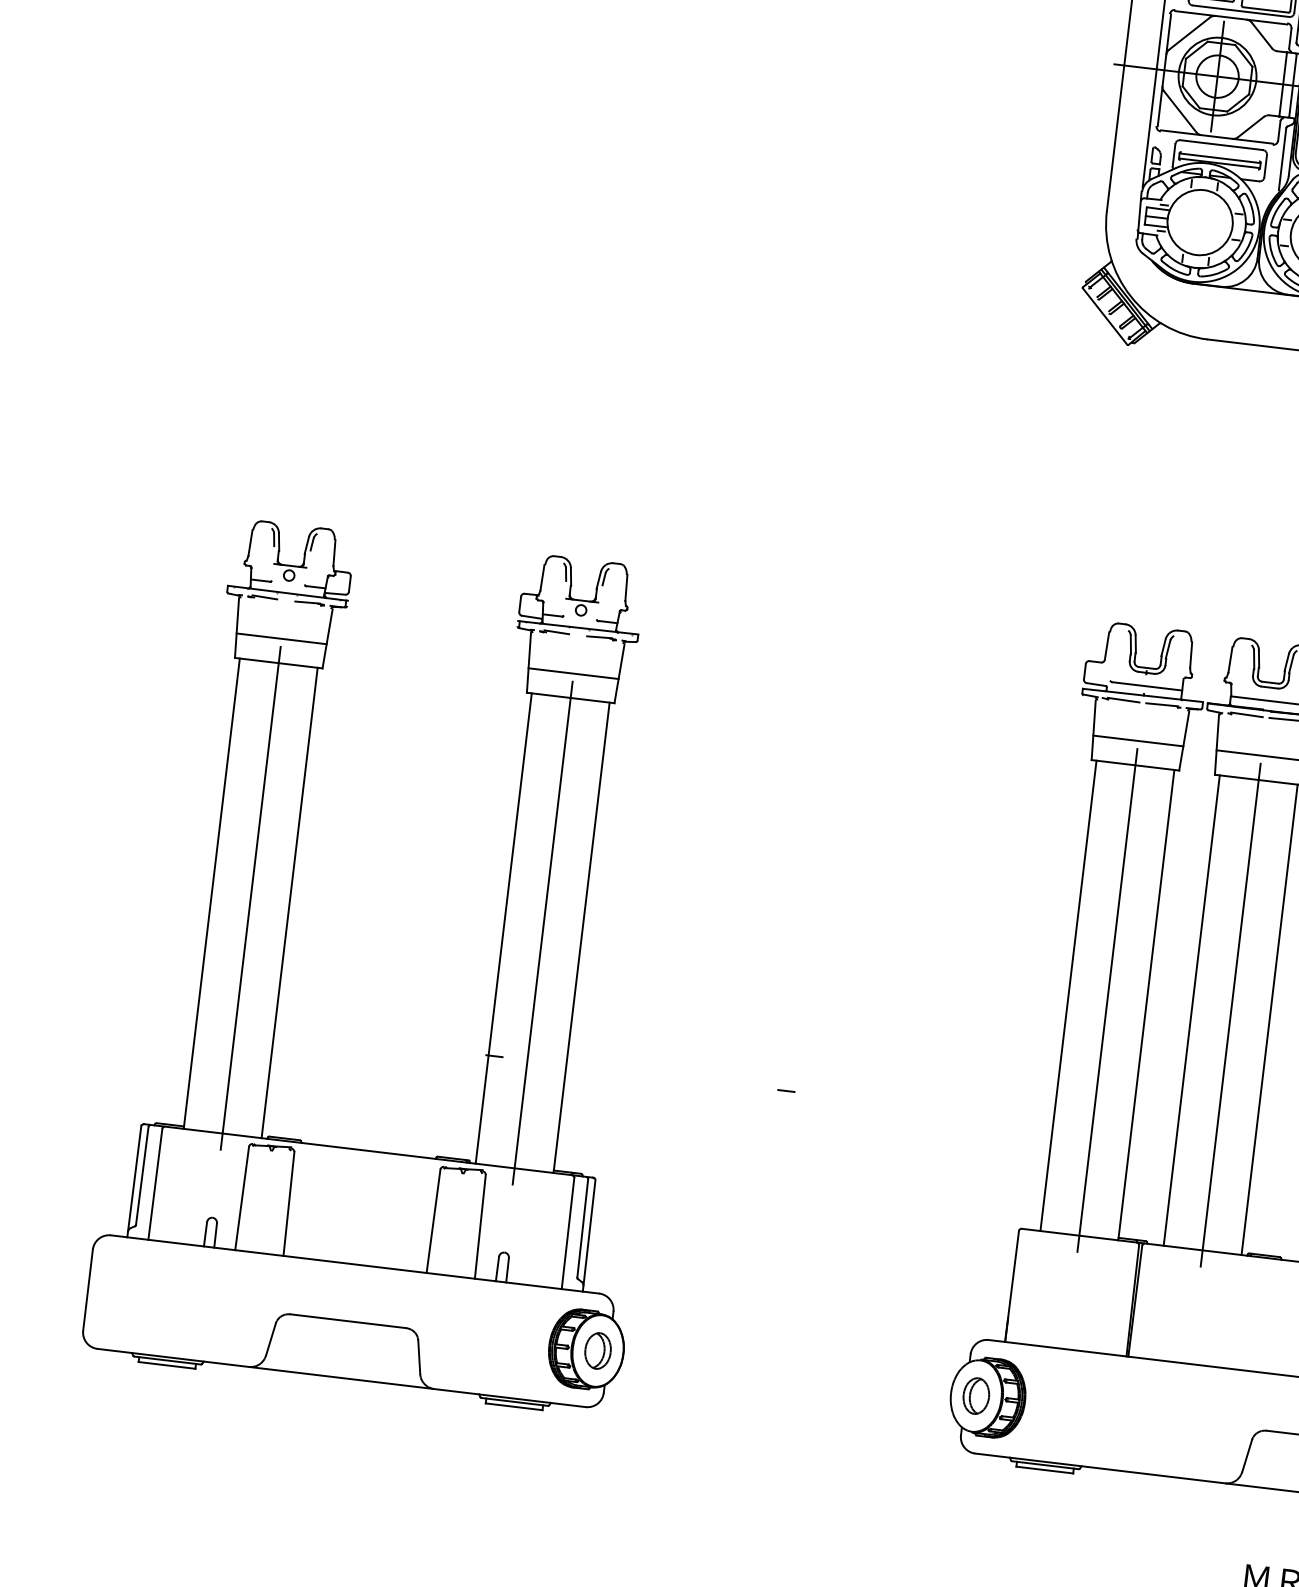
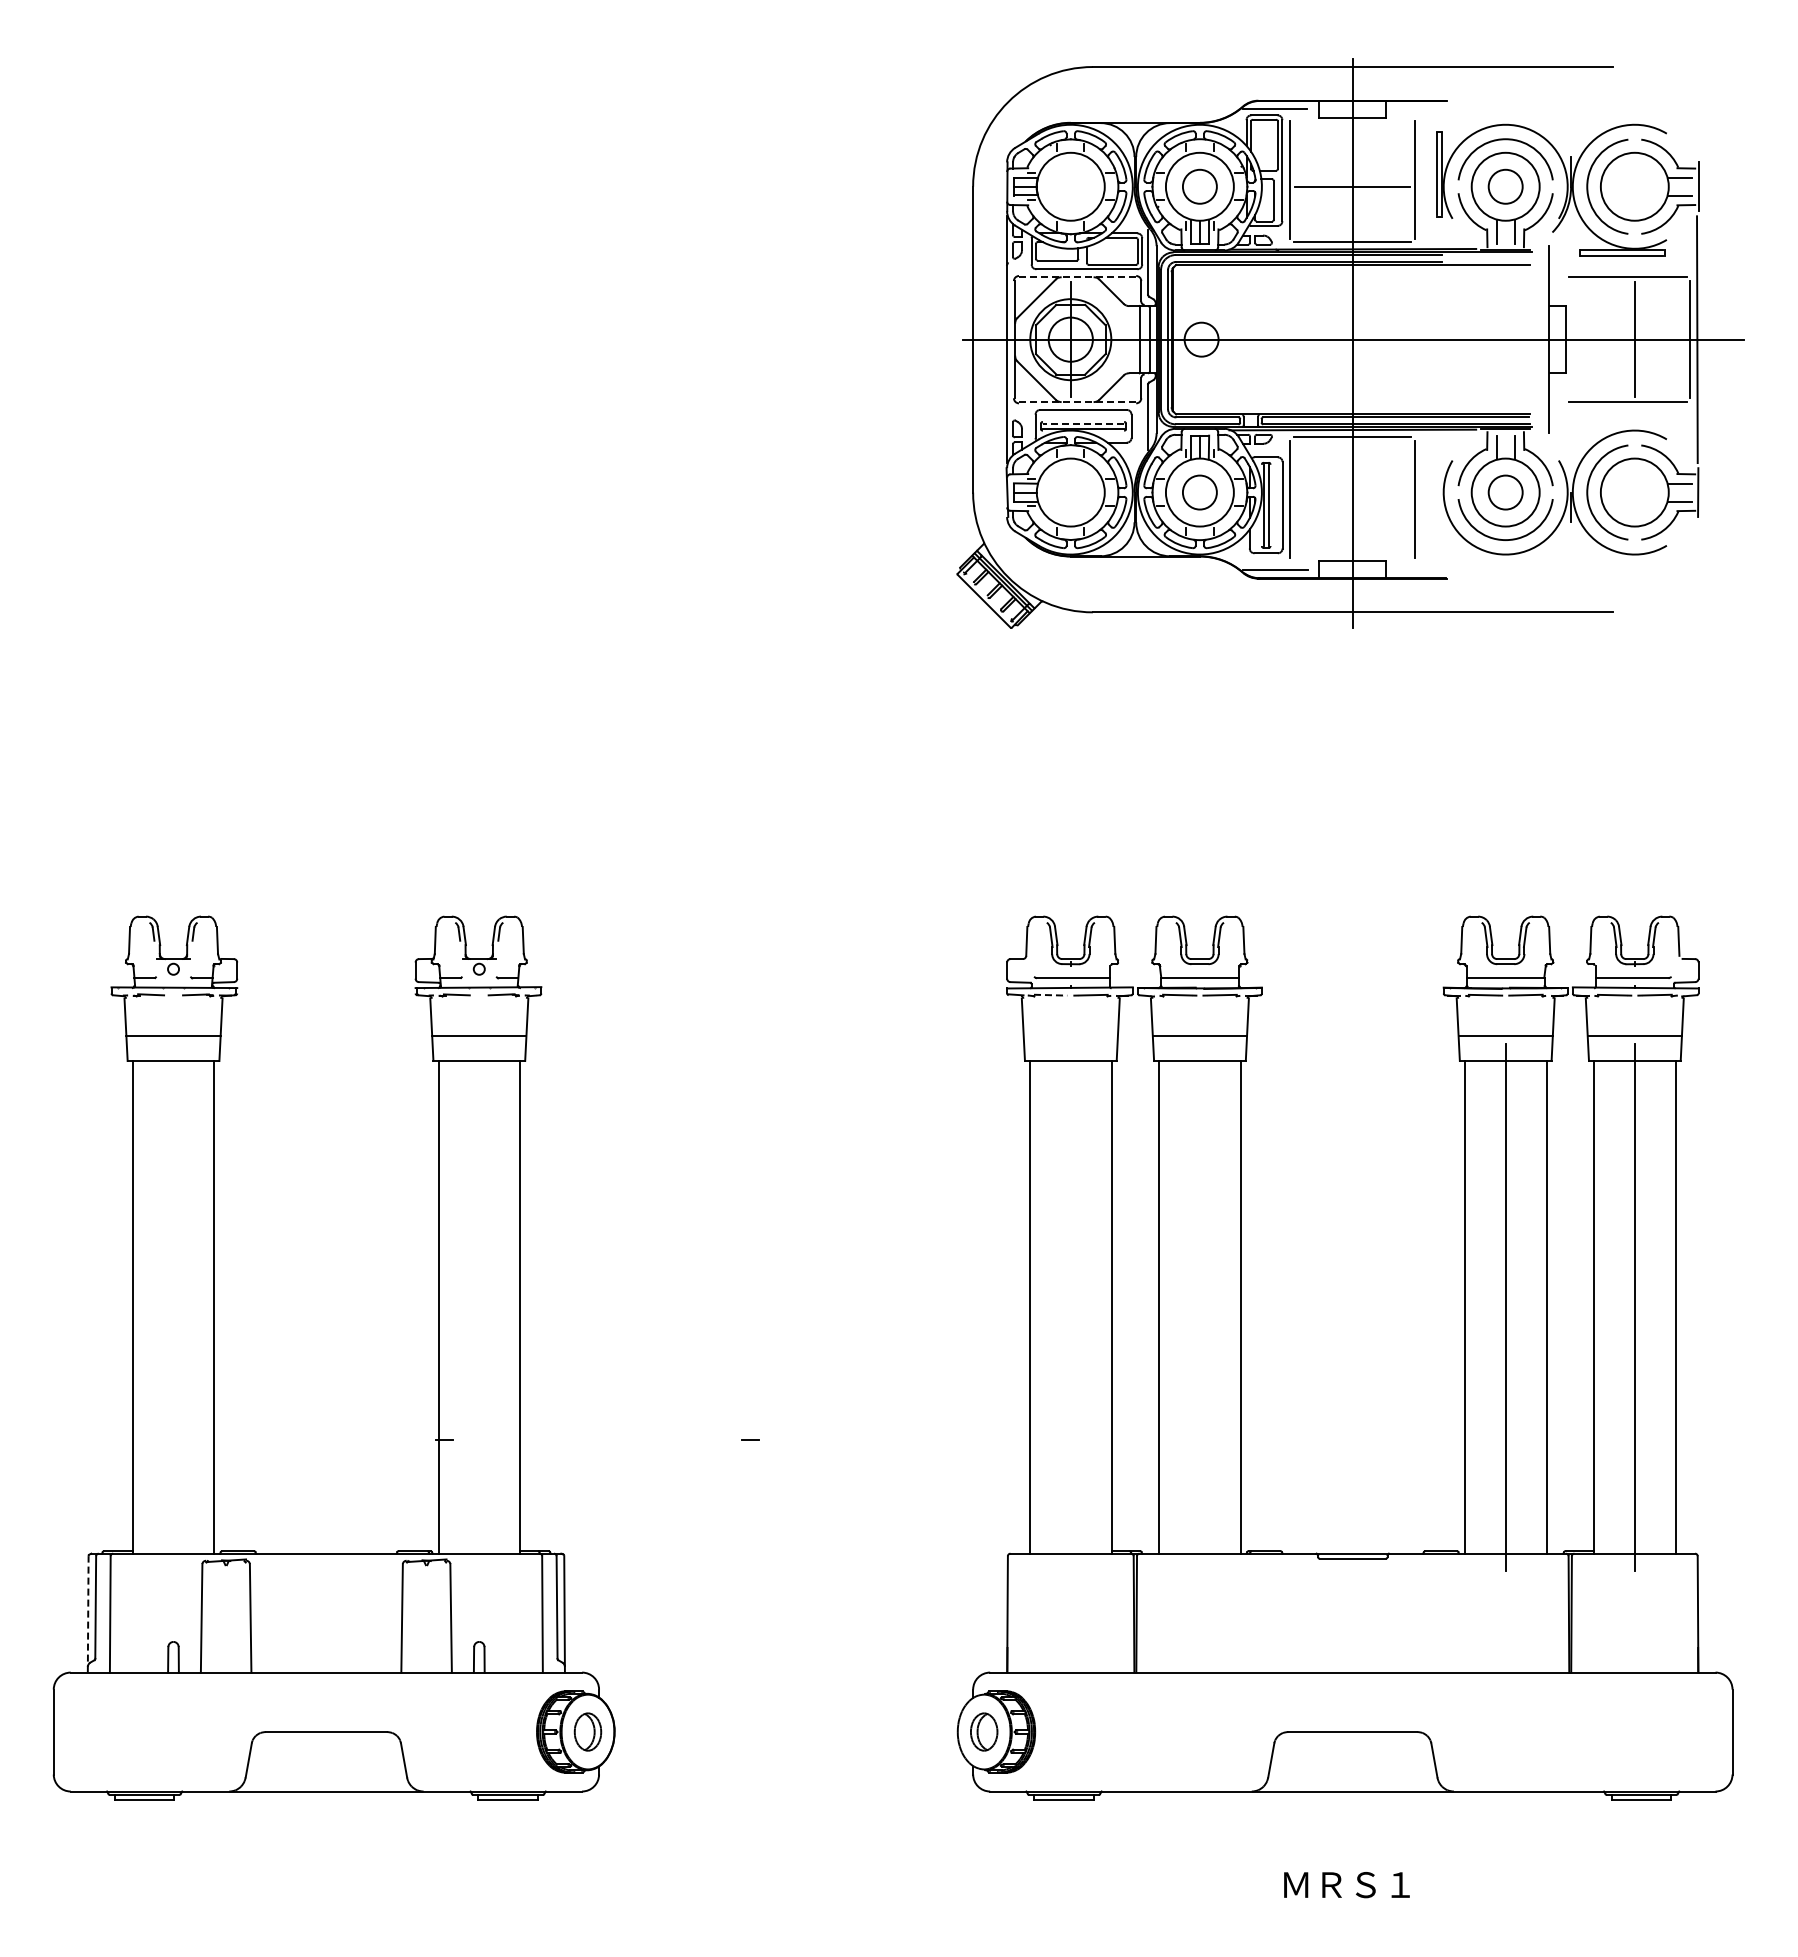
line: (1231, 18) -> (1077, 277), solid -> dashed
line: (1216, 137) -> (1077, 402), solid -> dashed
line: (1220, 158) -> (1083, 423), solid -> dashed
line: (1123, 700) -> (1050, 995), solid -> dashed
line: (1138, 740) -> (1070, 1035), removed
line: (250, 898) -> (173, 1307), removed
line: (542, 933) -> (479, 1307), removed
line: (1107, 1000) -> (1070, 1307), removed
line: (1230, 1015) -> (1199, 1307), removed
line: (134, 1180) -> (88, 1613), solid -> dashed

